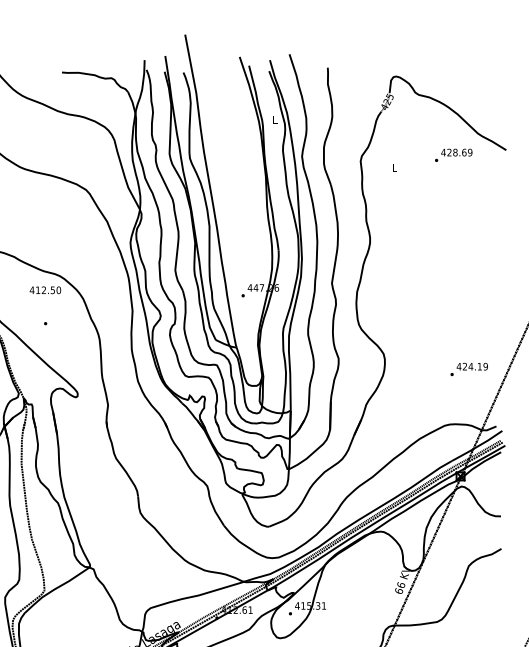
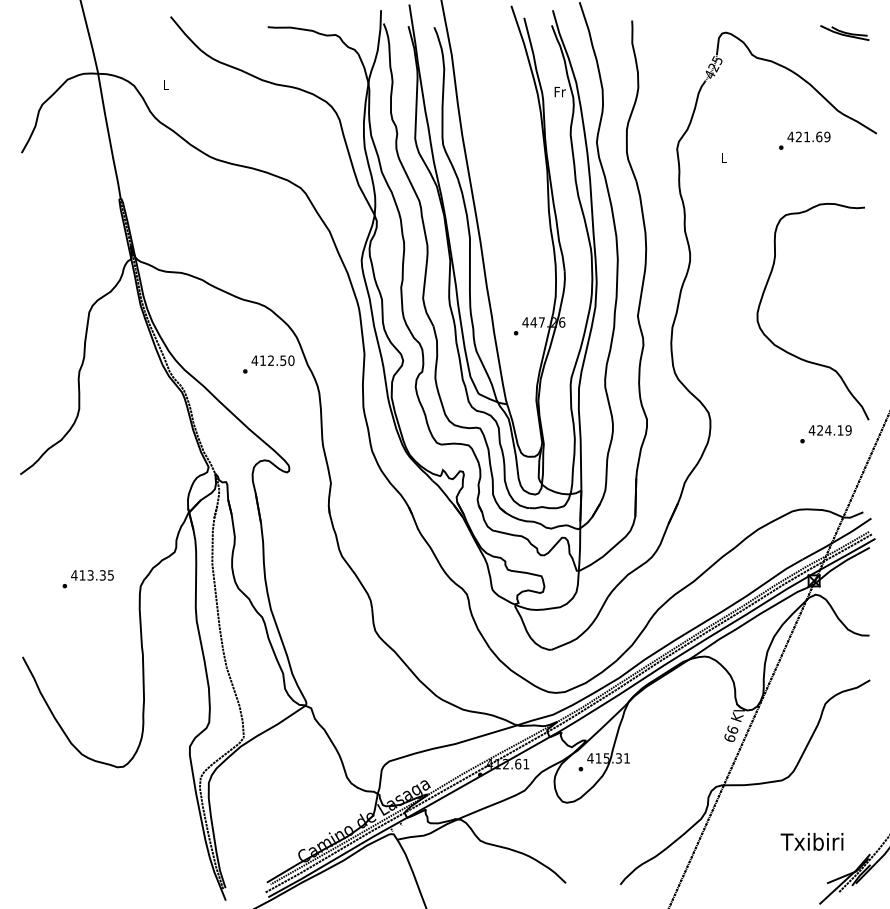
part: (482, 76) -> (844, 32), added
text: (274, 119) -> (559, 91), L -> Fr
text: (455, 152) -> (807, 136), 428.69 -> 421.69
text: (45, 290) -> (272, 360), moved
curve: (444, 310) -> (792, 353), added

